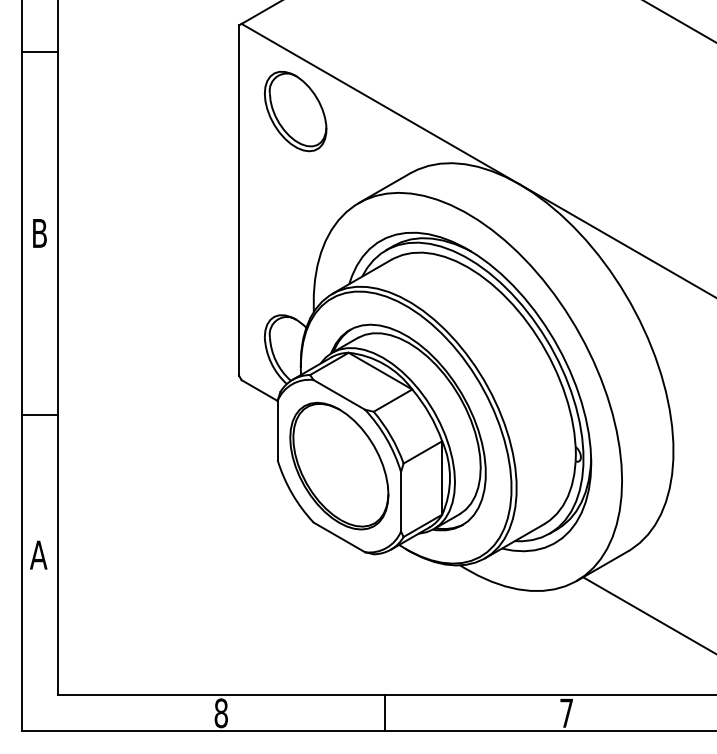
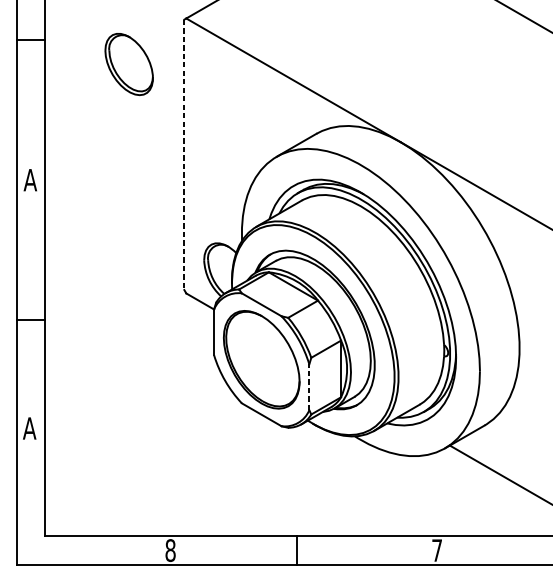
part: (295, 111) -> (129, 64), moved
line: (239, 201) -> (184, 155), solid -> dashed
text: (39, 233) -> (30, 180), B -> A
line: (401, 501) -> (309, 387), solid -> dashed

